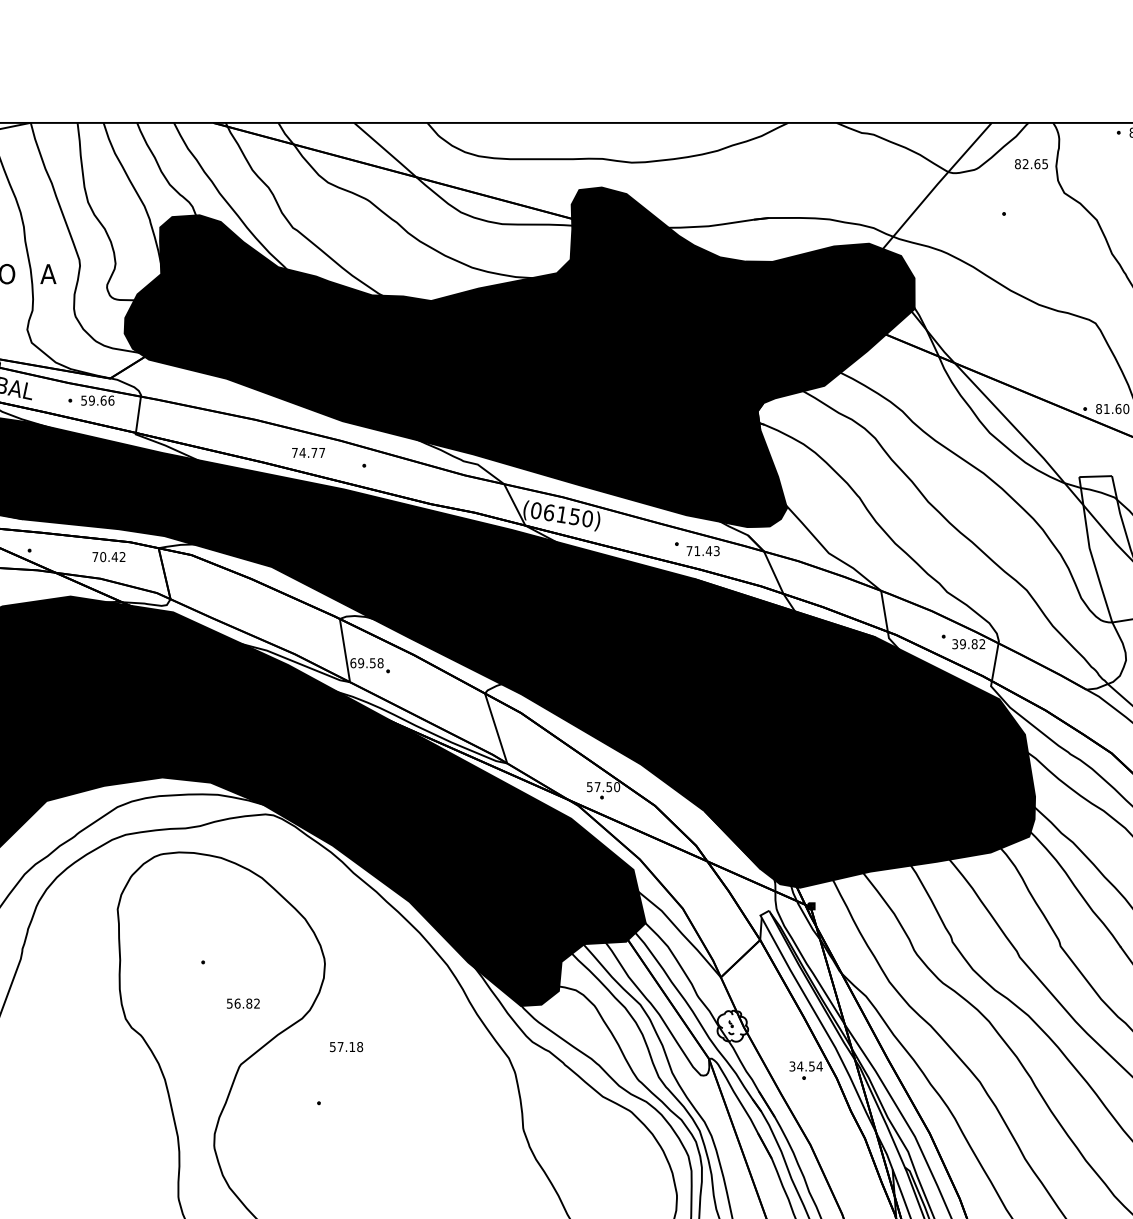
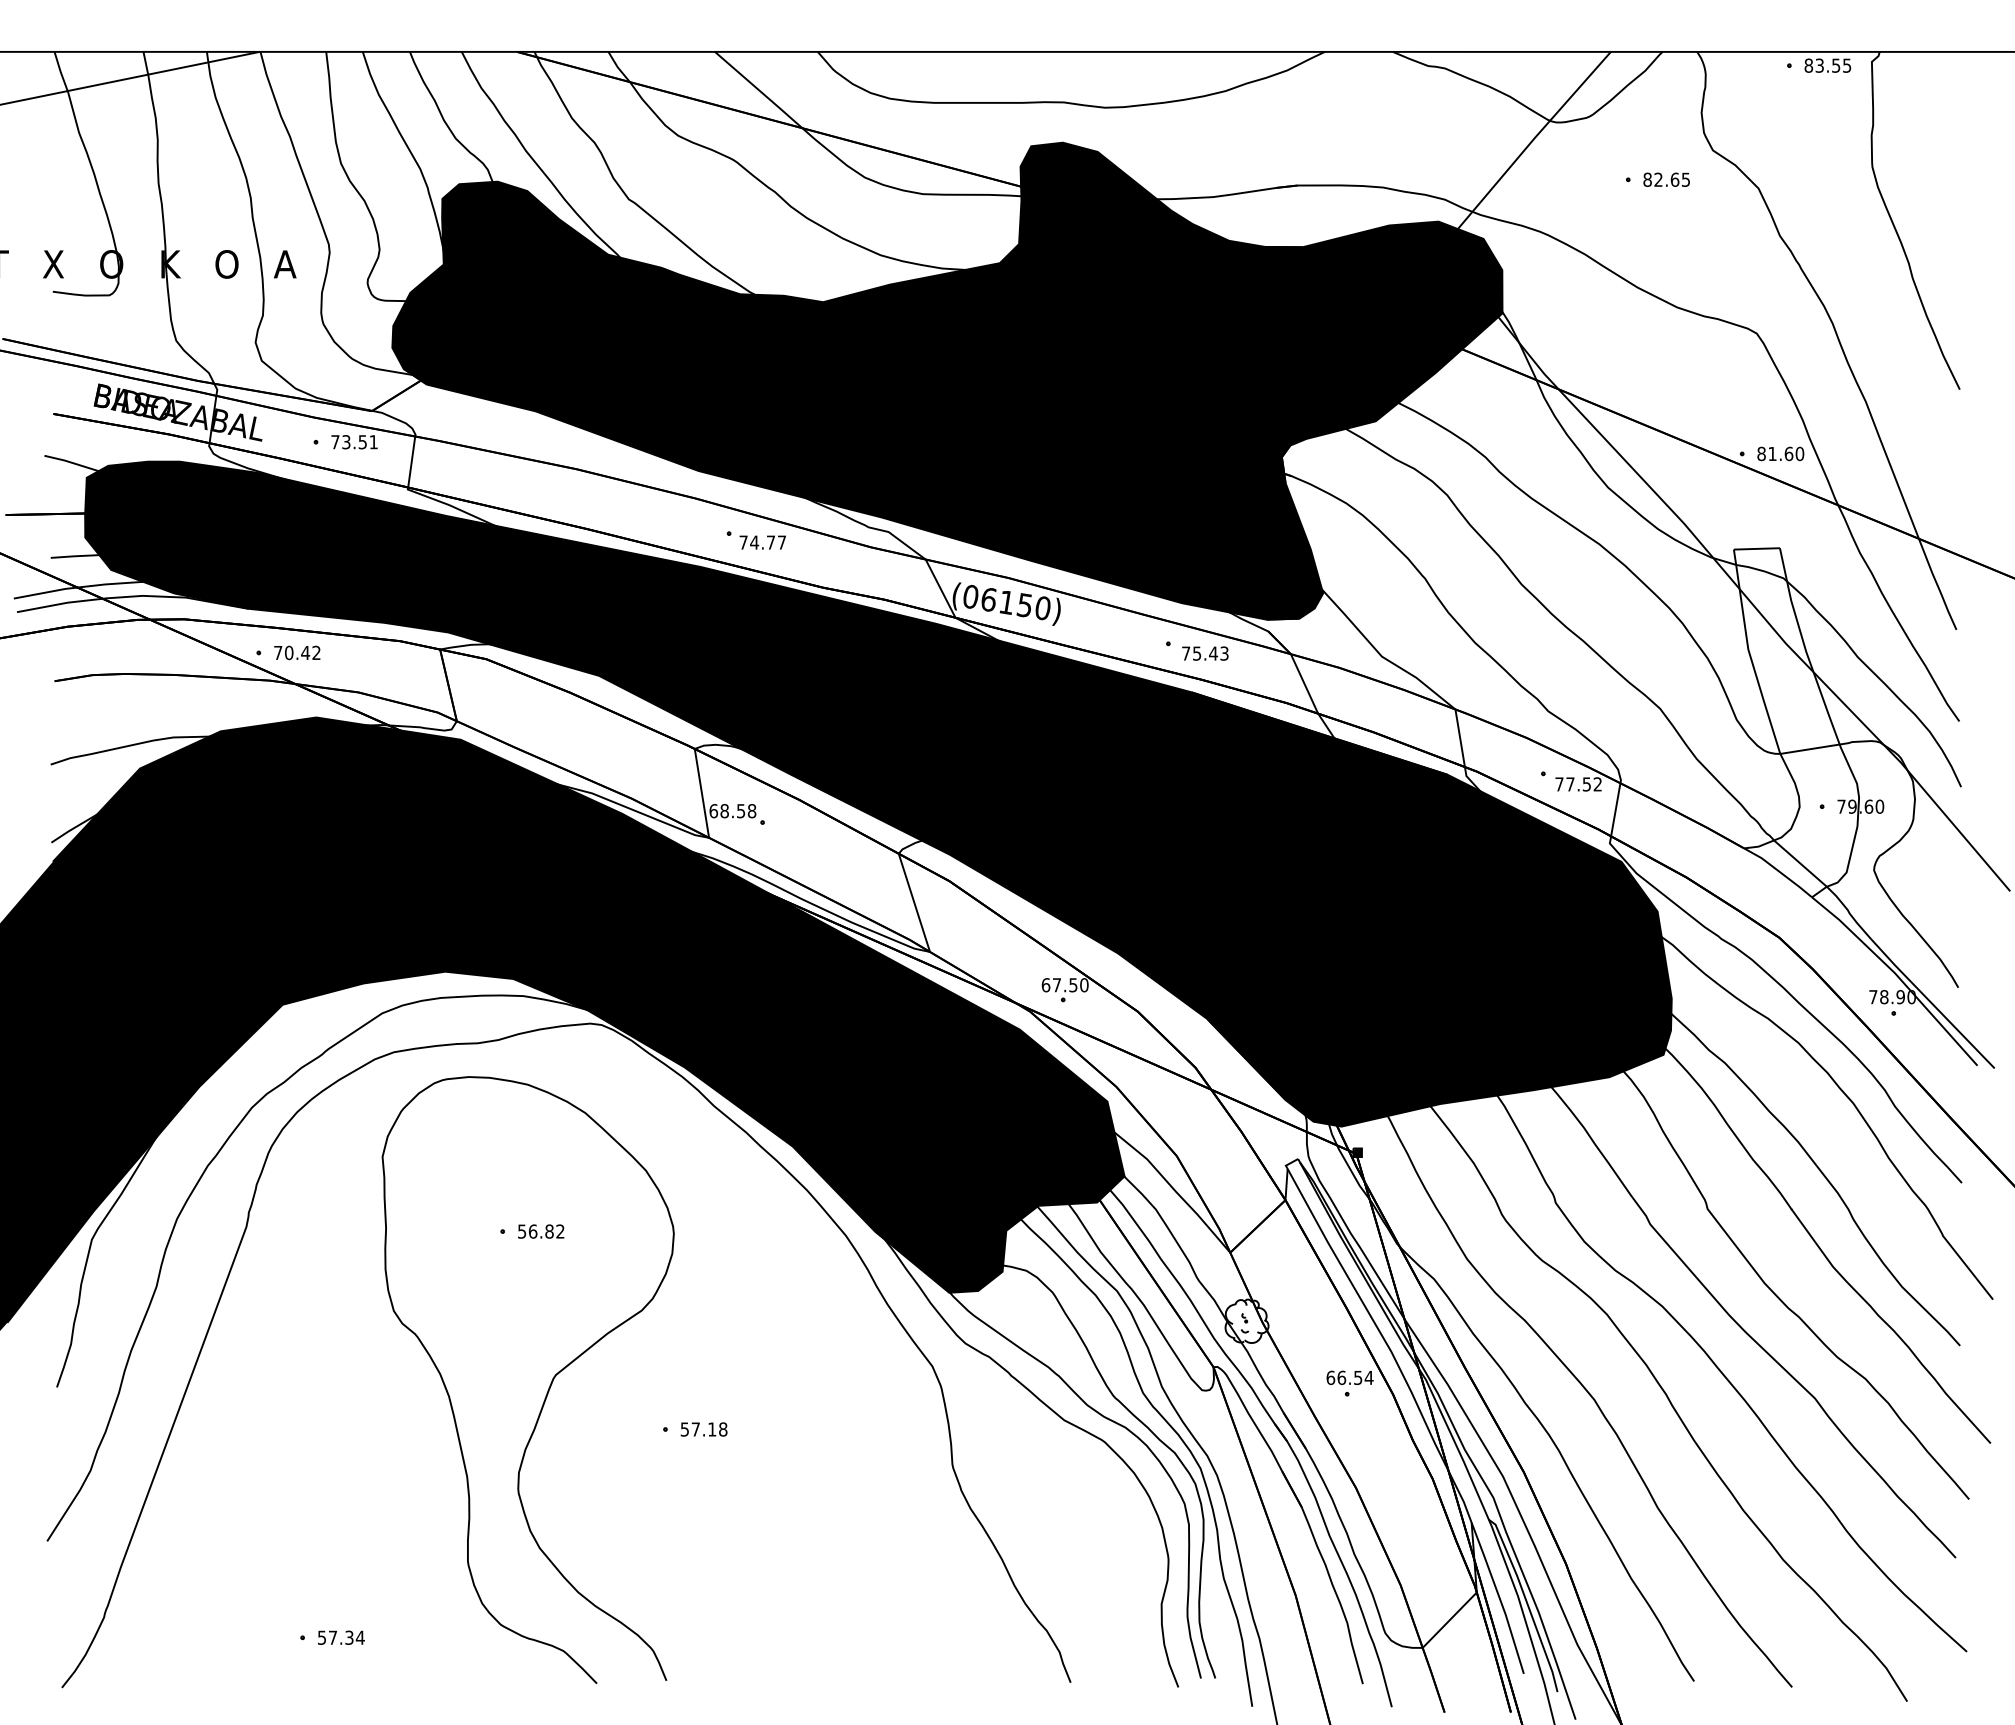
text: (1031, 163) -> (1666, 179), moved
text: (97, 400) -> (354, 442), 59.66 -> 73.51
text: (308, 452) -> (762, 542), moved
text: (697, 551) -> (1197, 653), 71.43 -> 75.43
text: (109, 556) -> (297, 652), moved
text: (965, 644) -> (1573, 784), 39.82 -> 77.52
text: (361, 663) -> (724, 811), 69.58 -> 68.58
text: (589, 787) -> (1045, 985), 57.50 -> 67.50
text: (243, 1003) -> (541, 1231), moved
text: (346, 1047) -> (703, 1429), moved
text: (796, 1066) -> (1336, 1377), 34.54 -> 66.54

